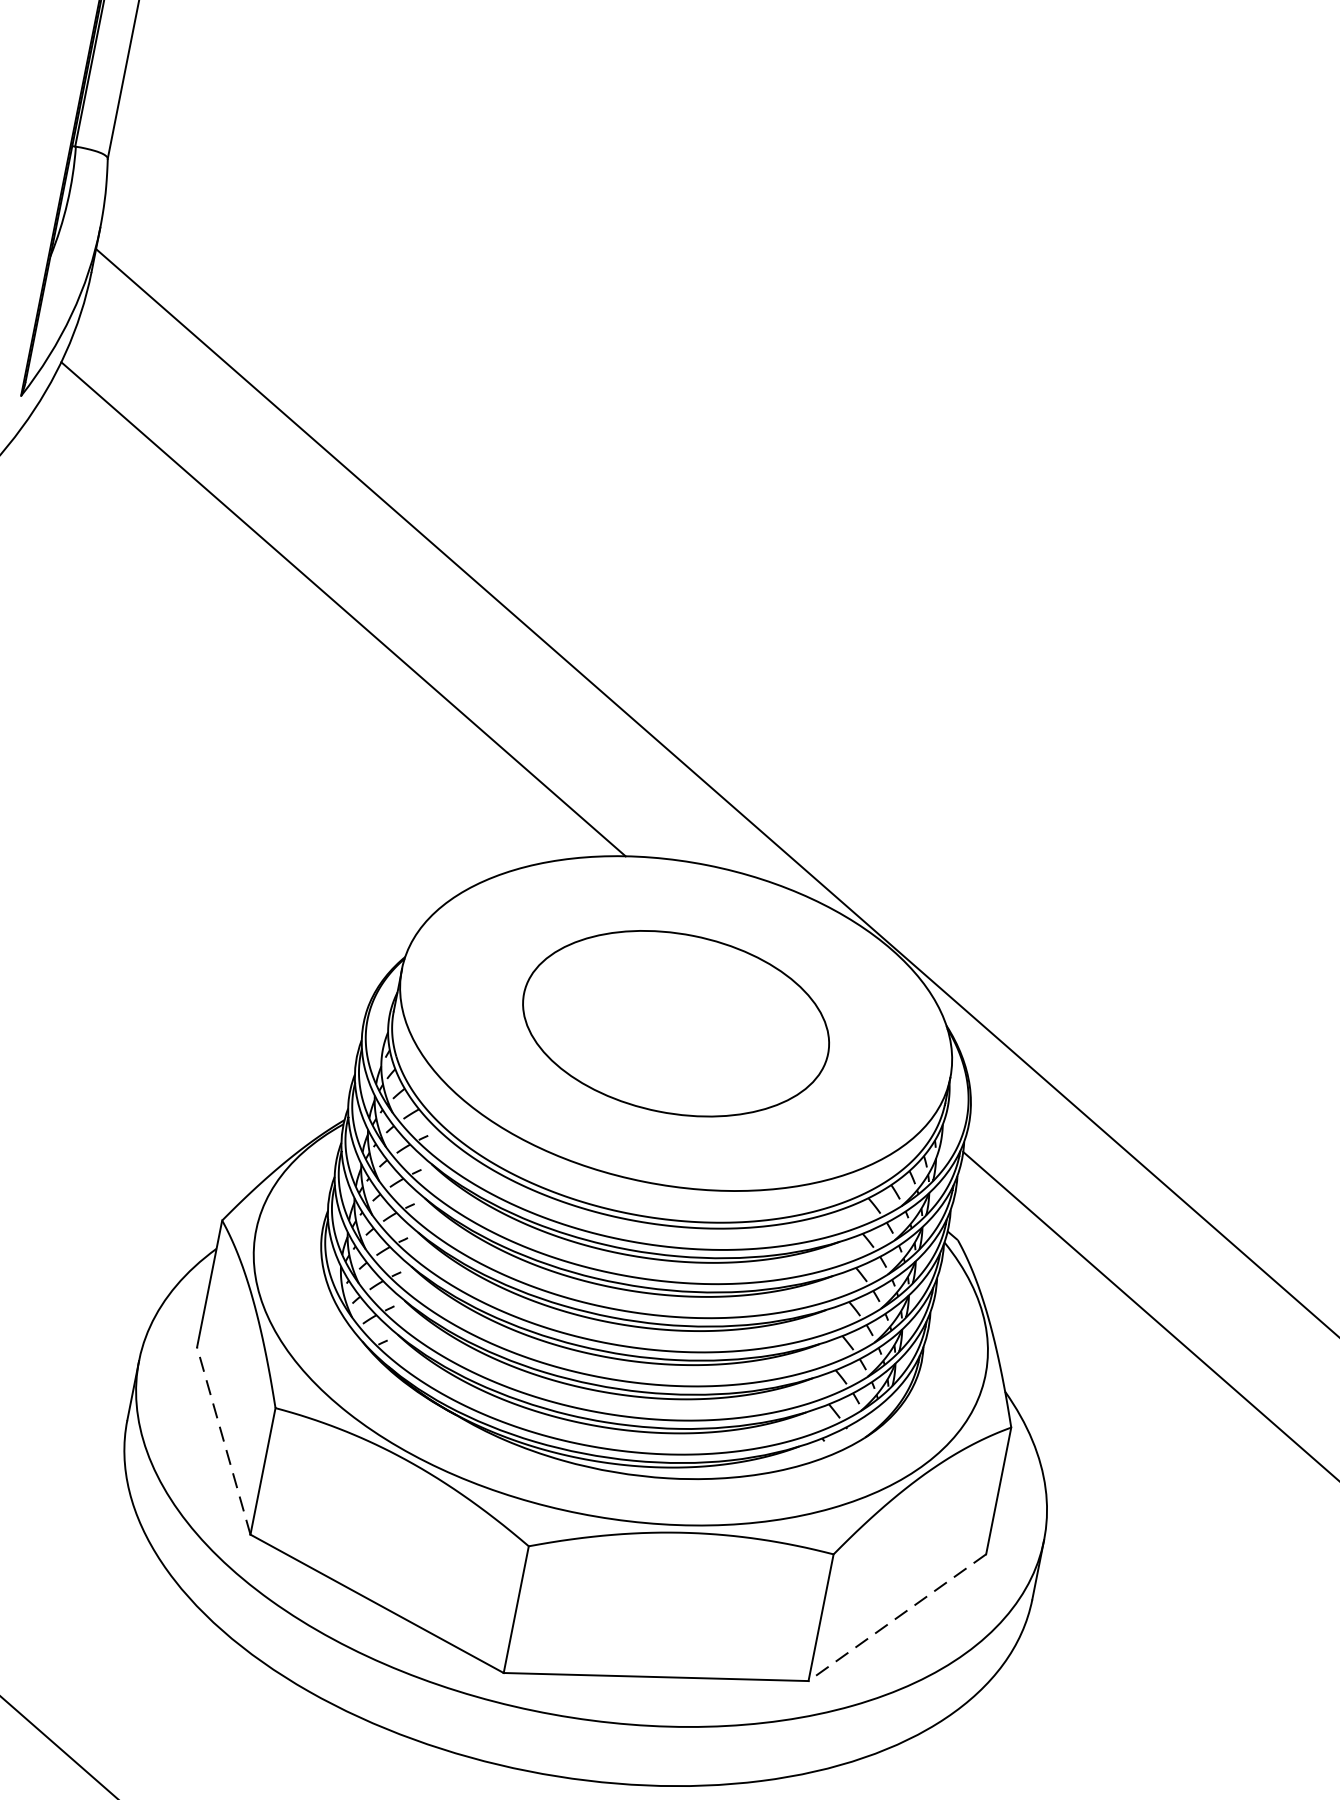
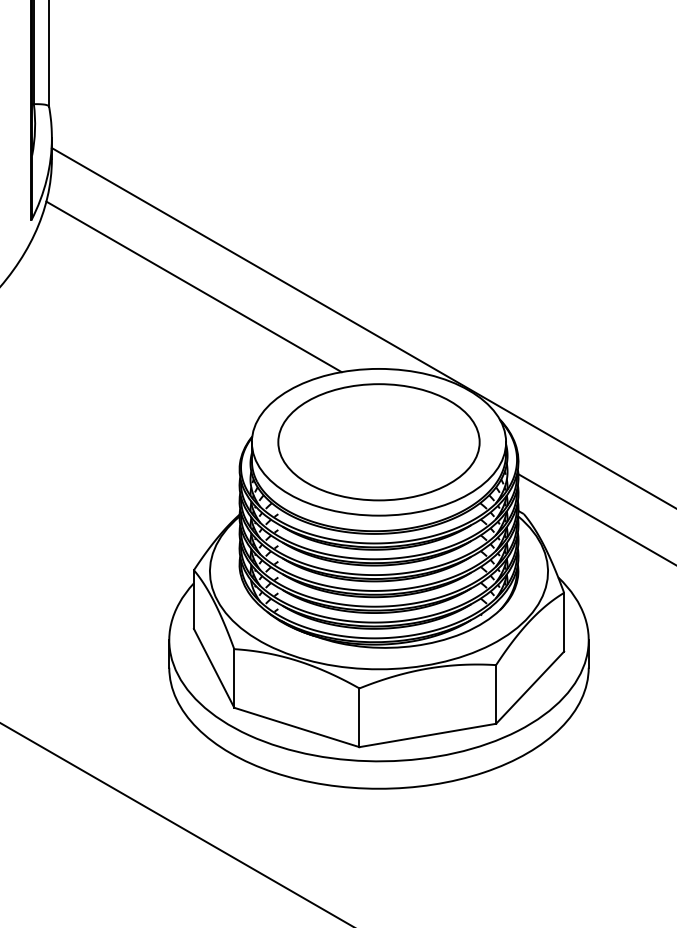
part: (674, 1023) -> (378, 442), size x1.43
line: (222, 1438) -> (213, 667), dashed -> solid
line: (898, 1617) -> (530, 687), dashed -> solid

